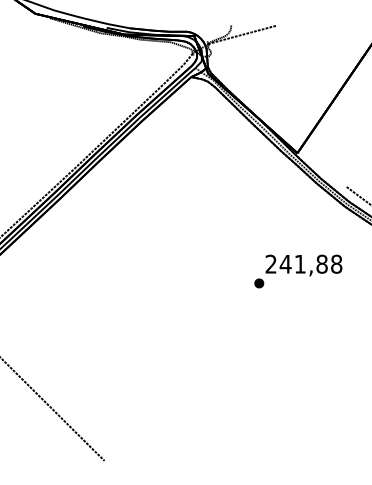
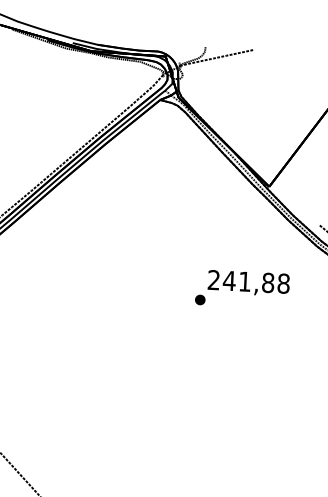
text: (298, 271) -> (242, 289), moved

